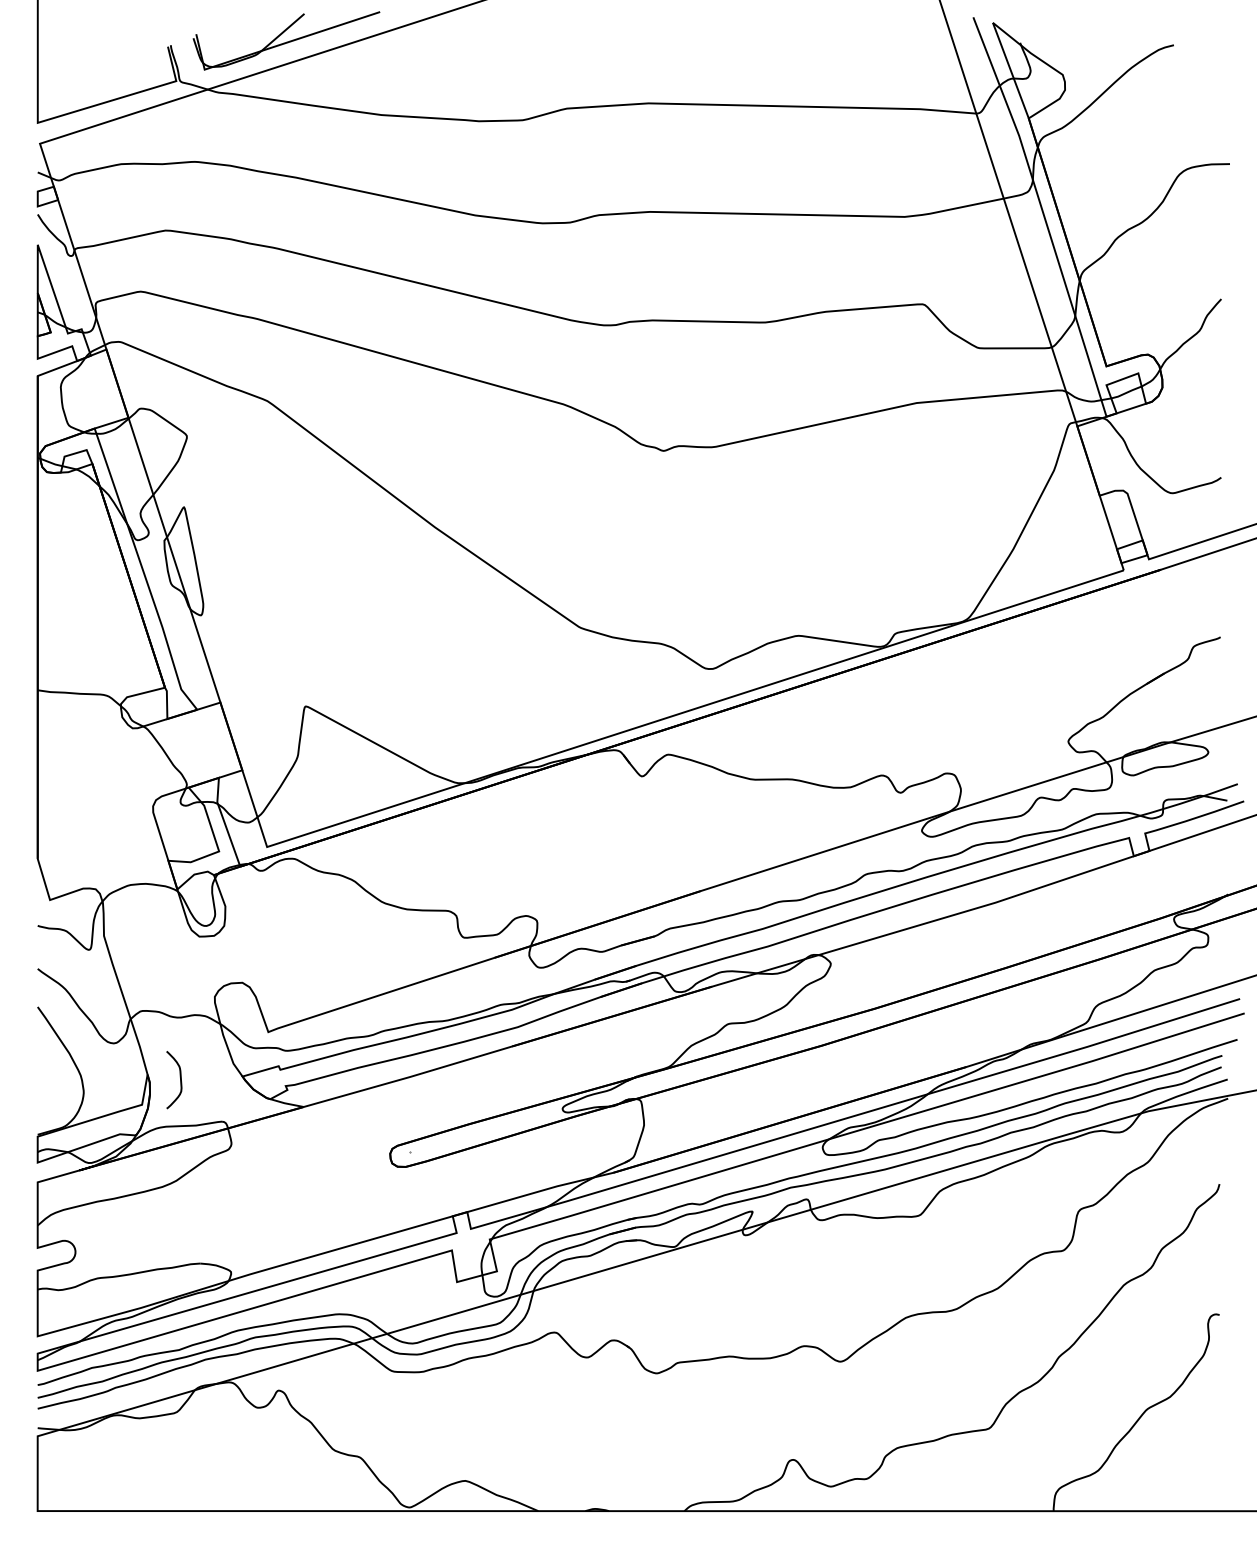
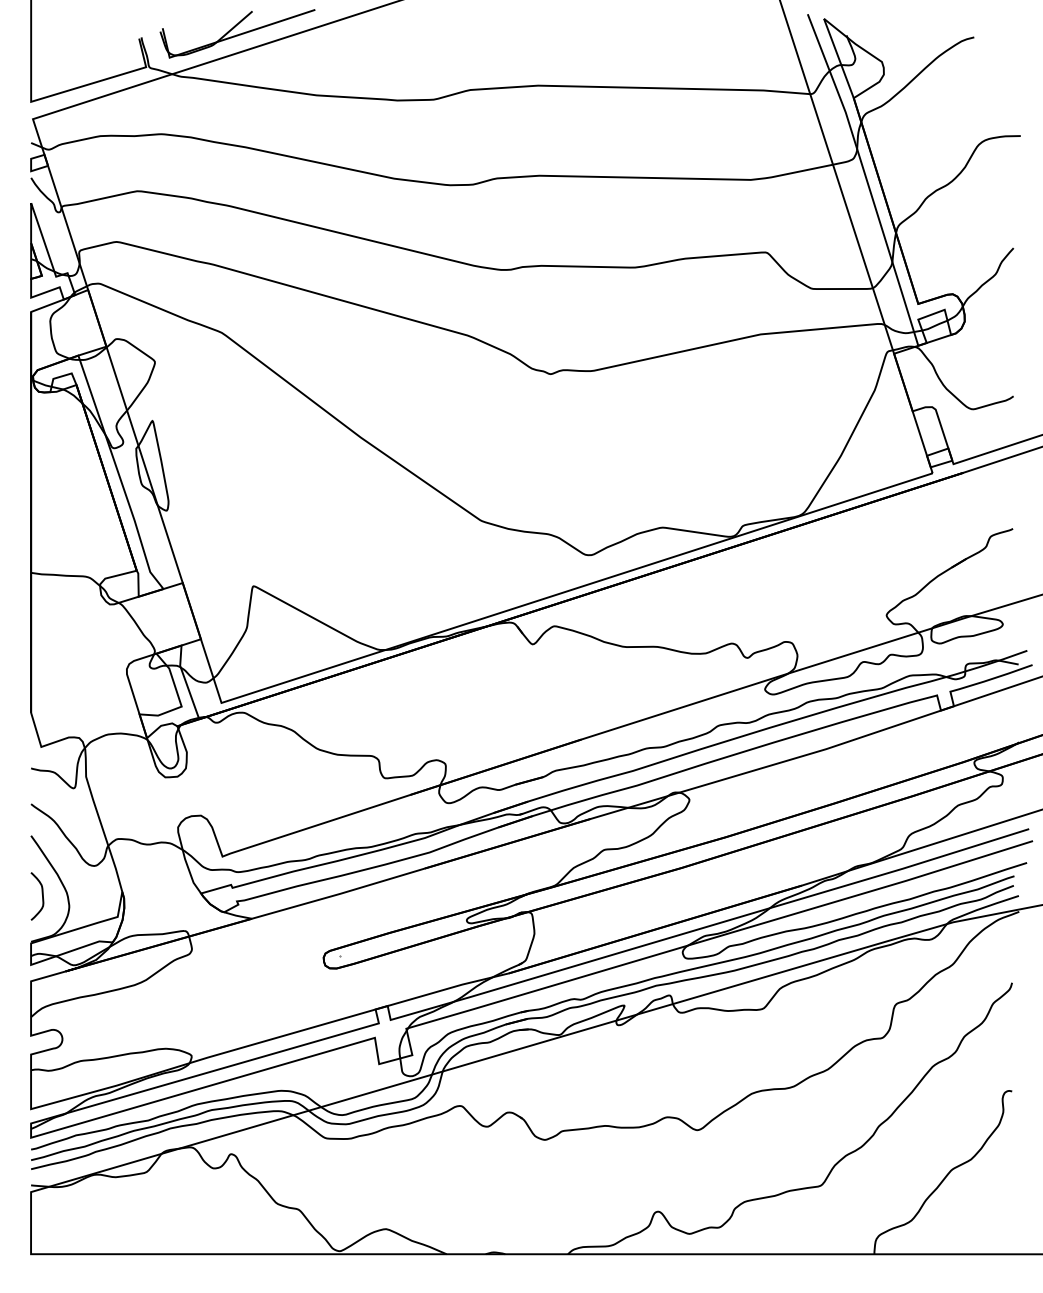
curve: (180, 1080) -> (42, 896), moved

